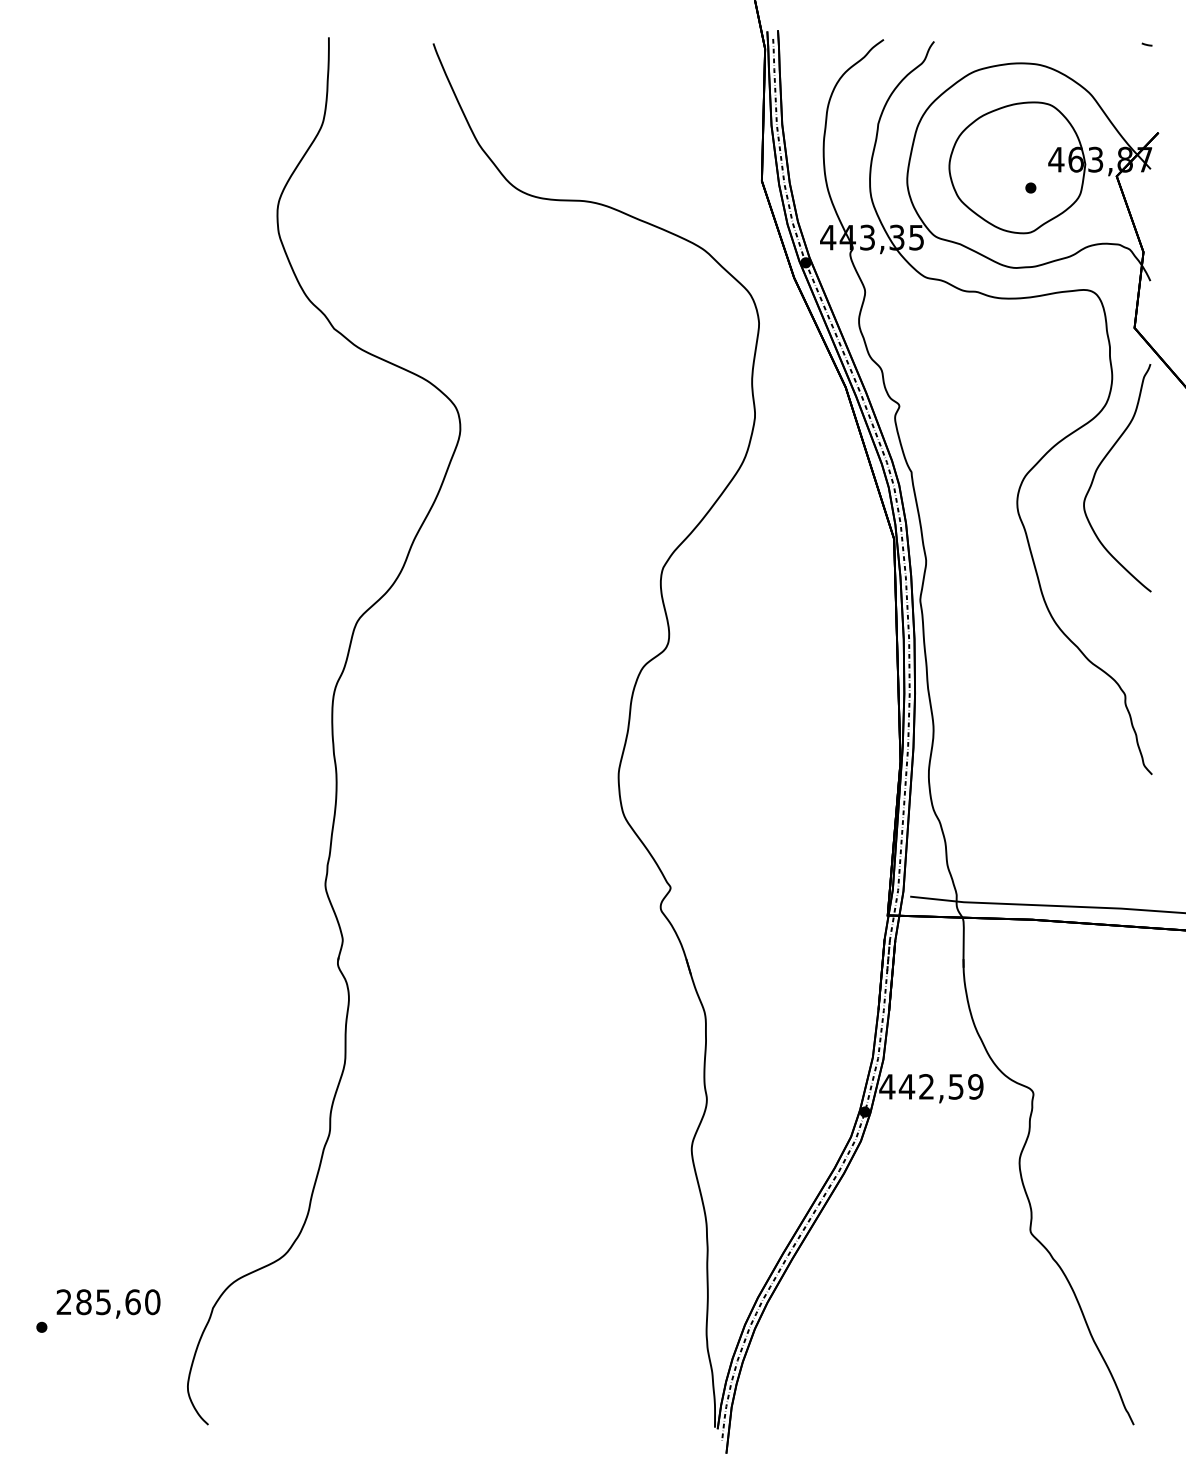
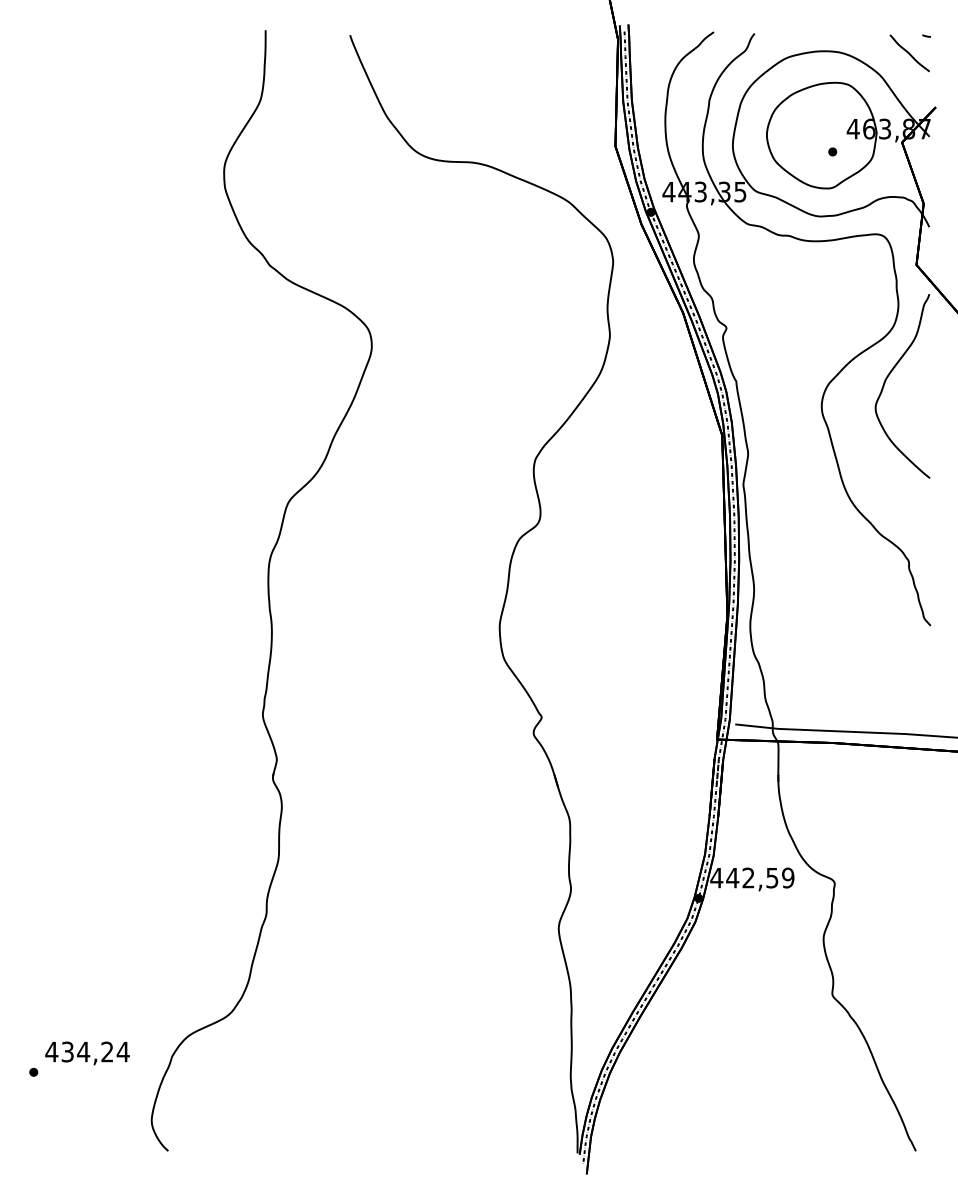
line: (1125, 64) -> (909, 52), added
text: (108, 1301) -> (87, 1051), 285,60 -> 434,24

